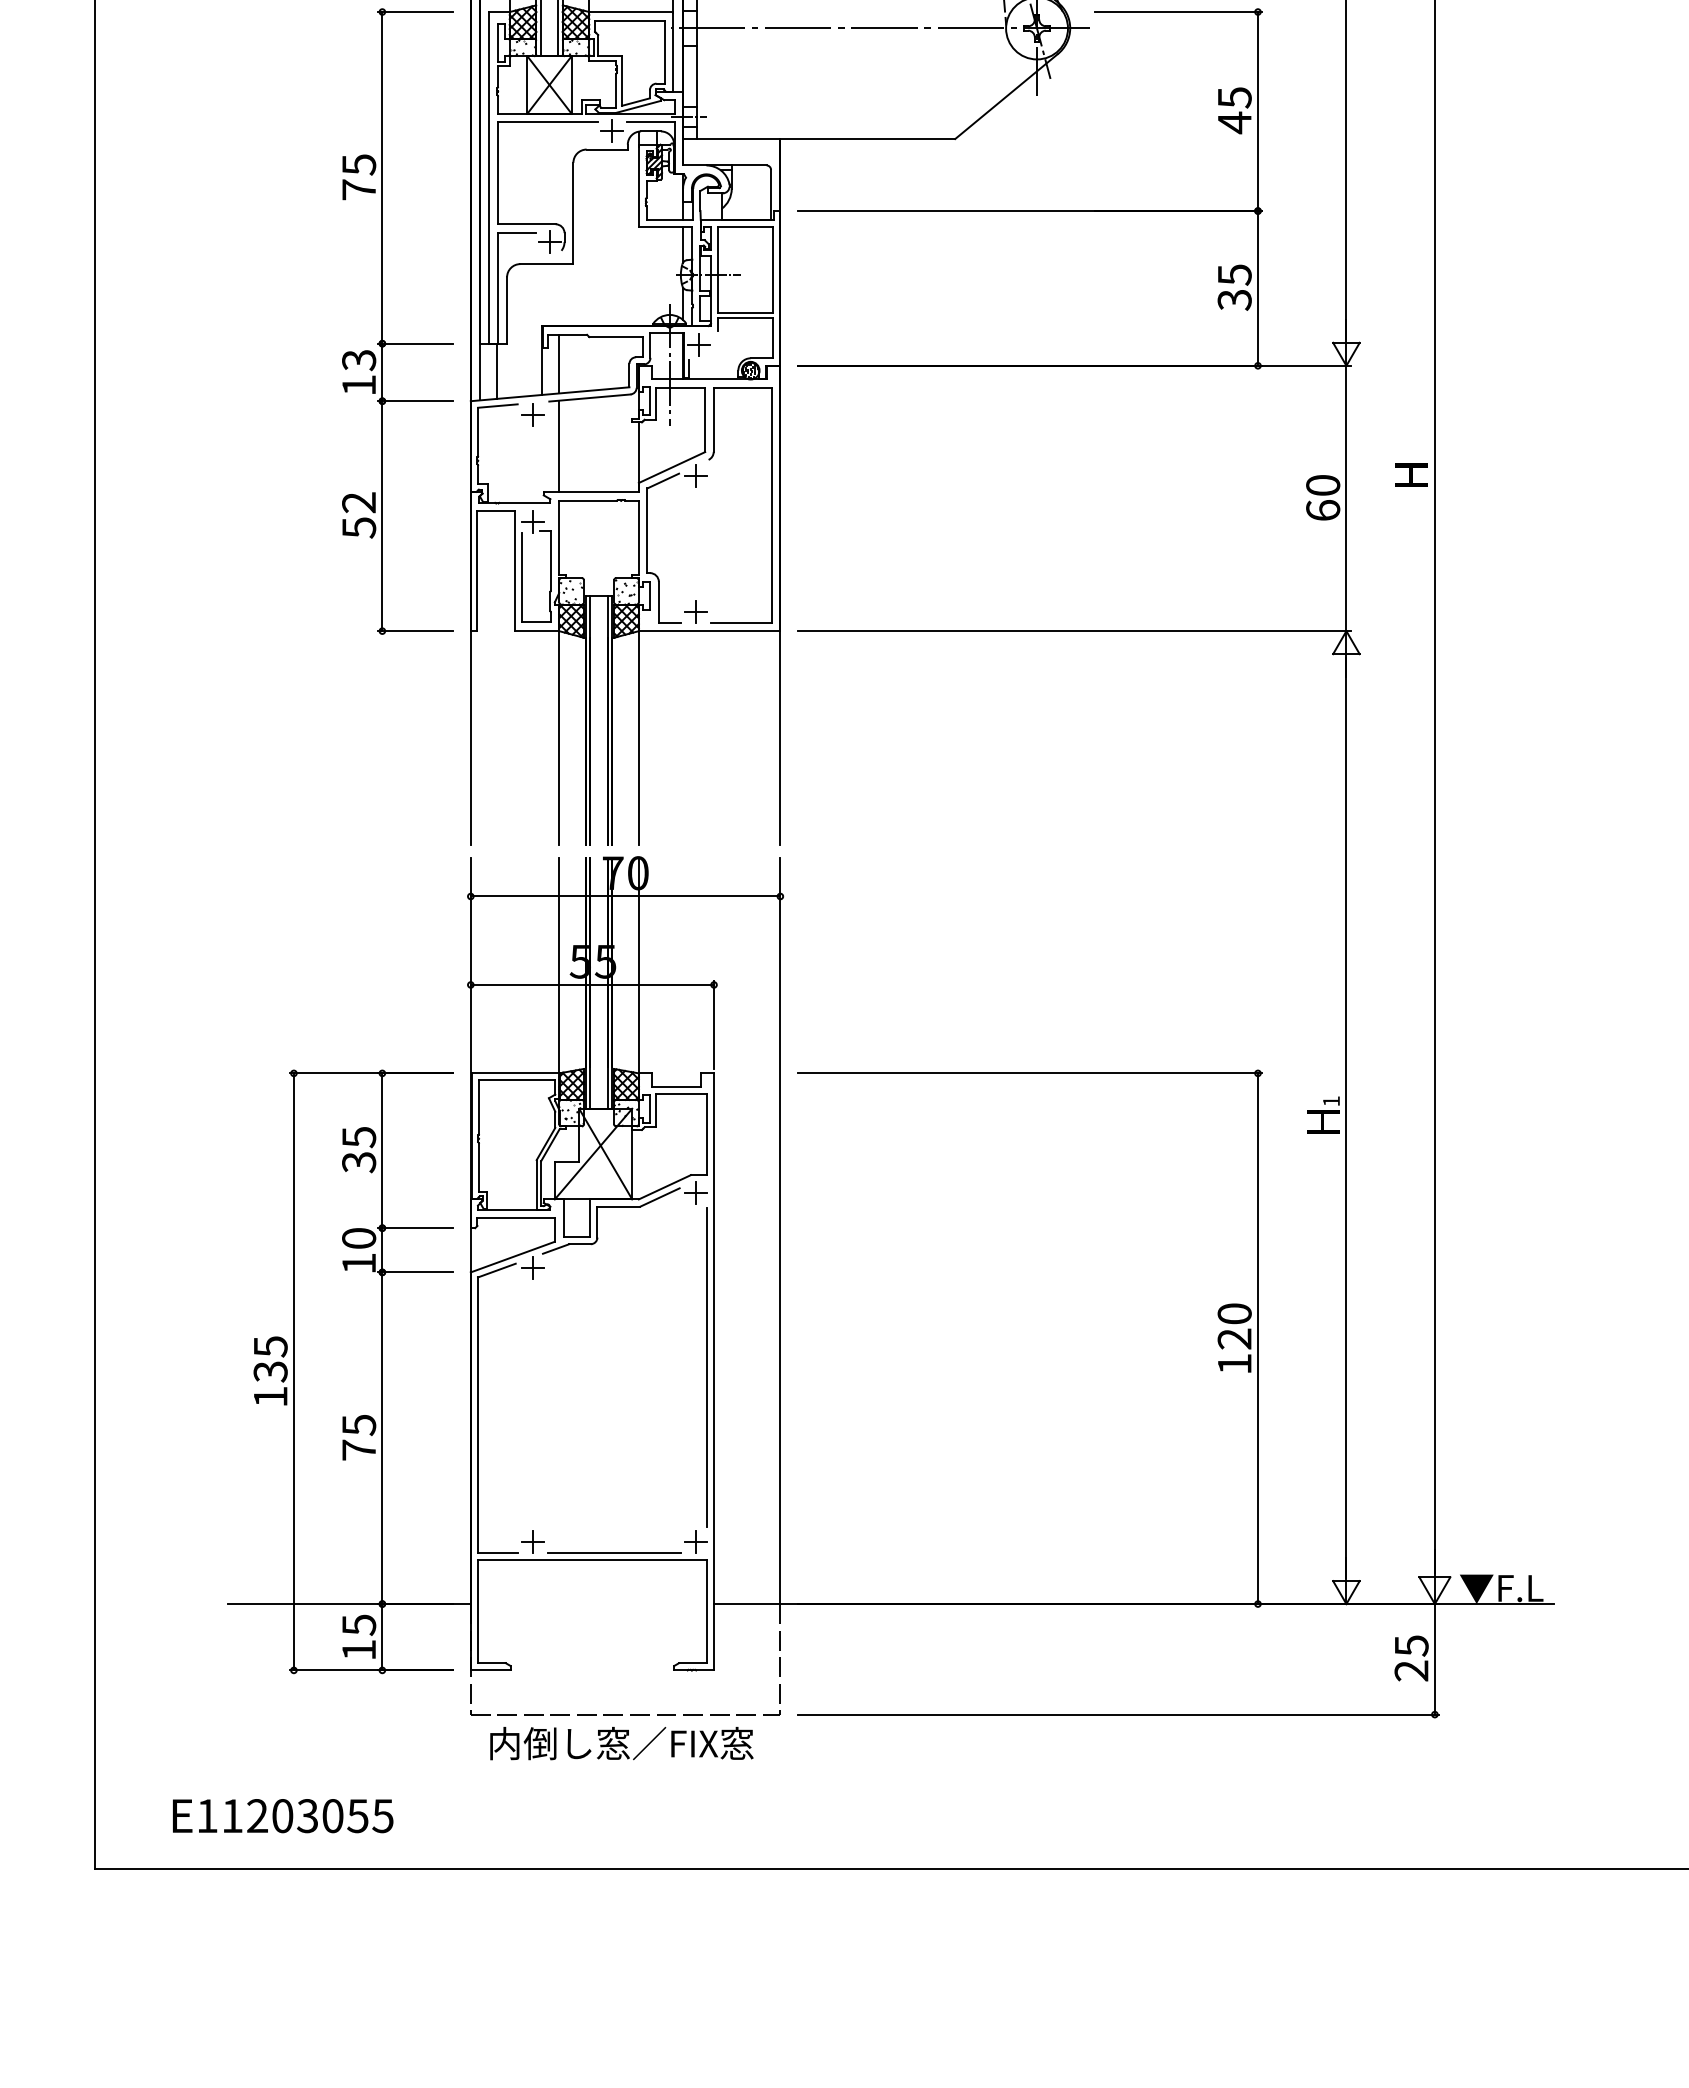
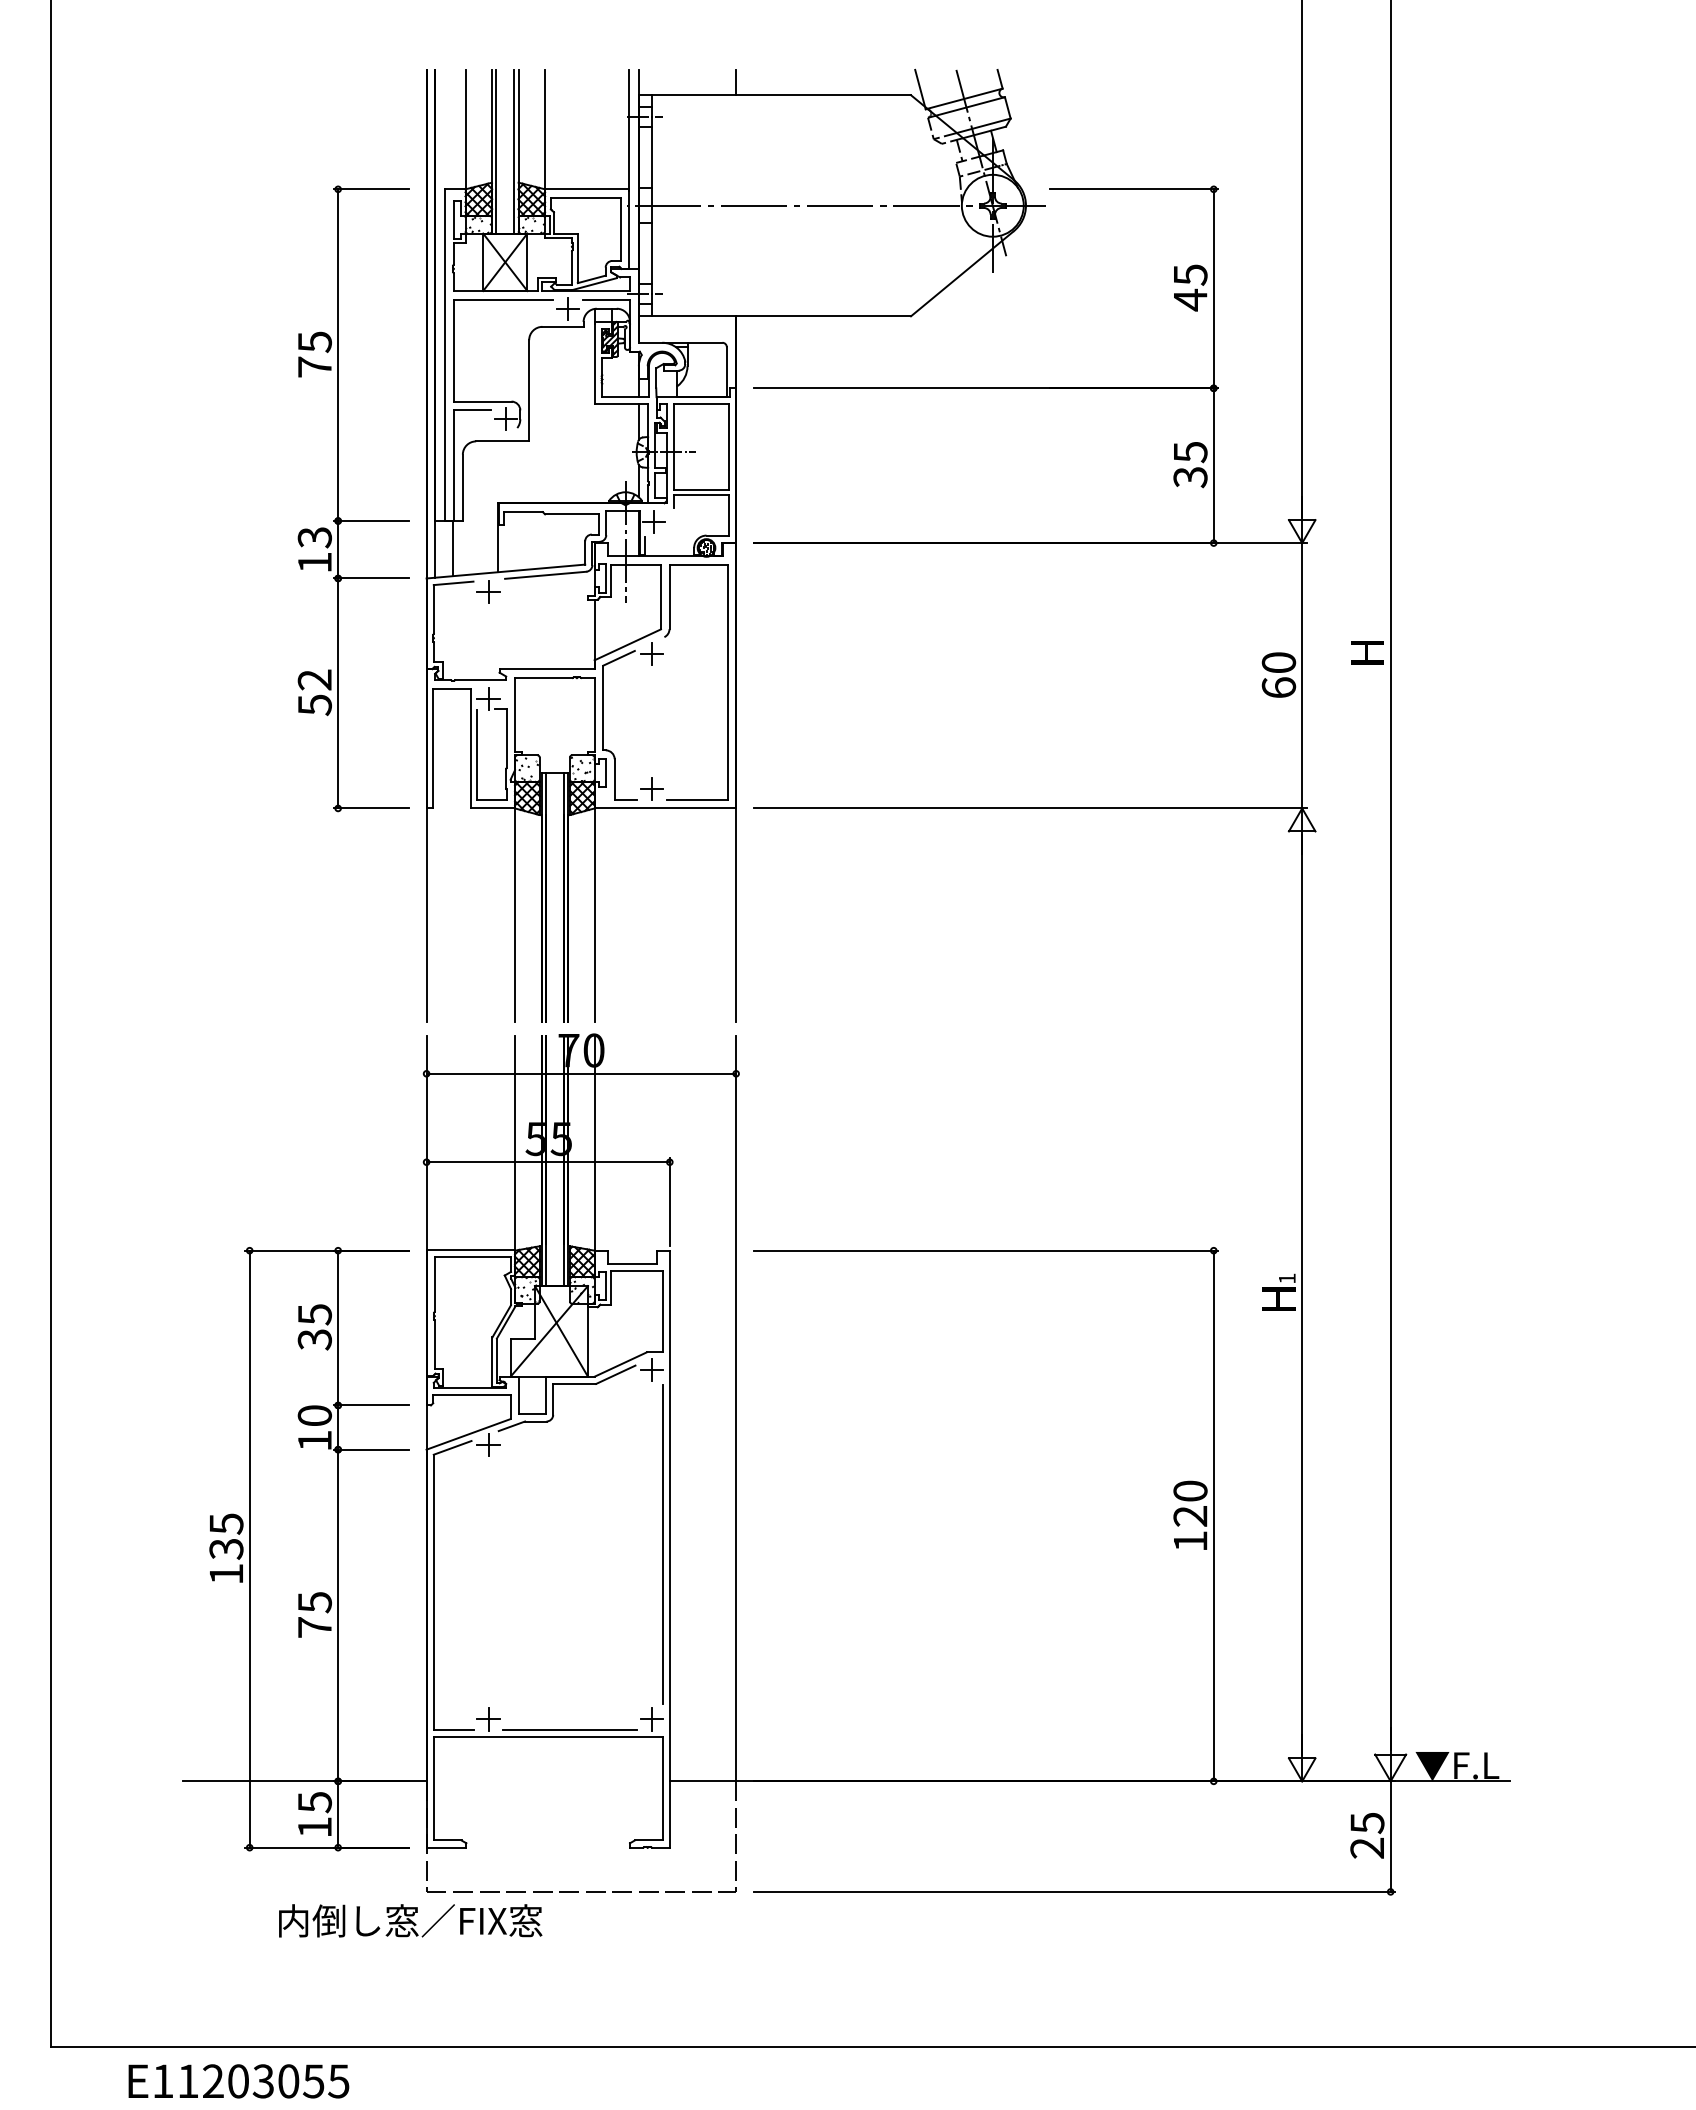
line: (559, 364) -> (515, 541), removed
line: (559, 446) -> (515, 623), removed
text: (621, 1743) -> (410, 1920), moved
text: (282, 1816) -> (238, 2081), moved

